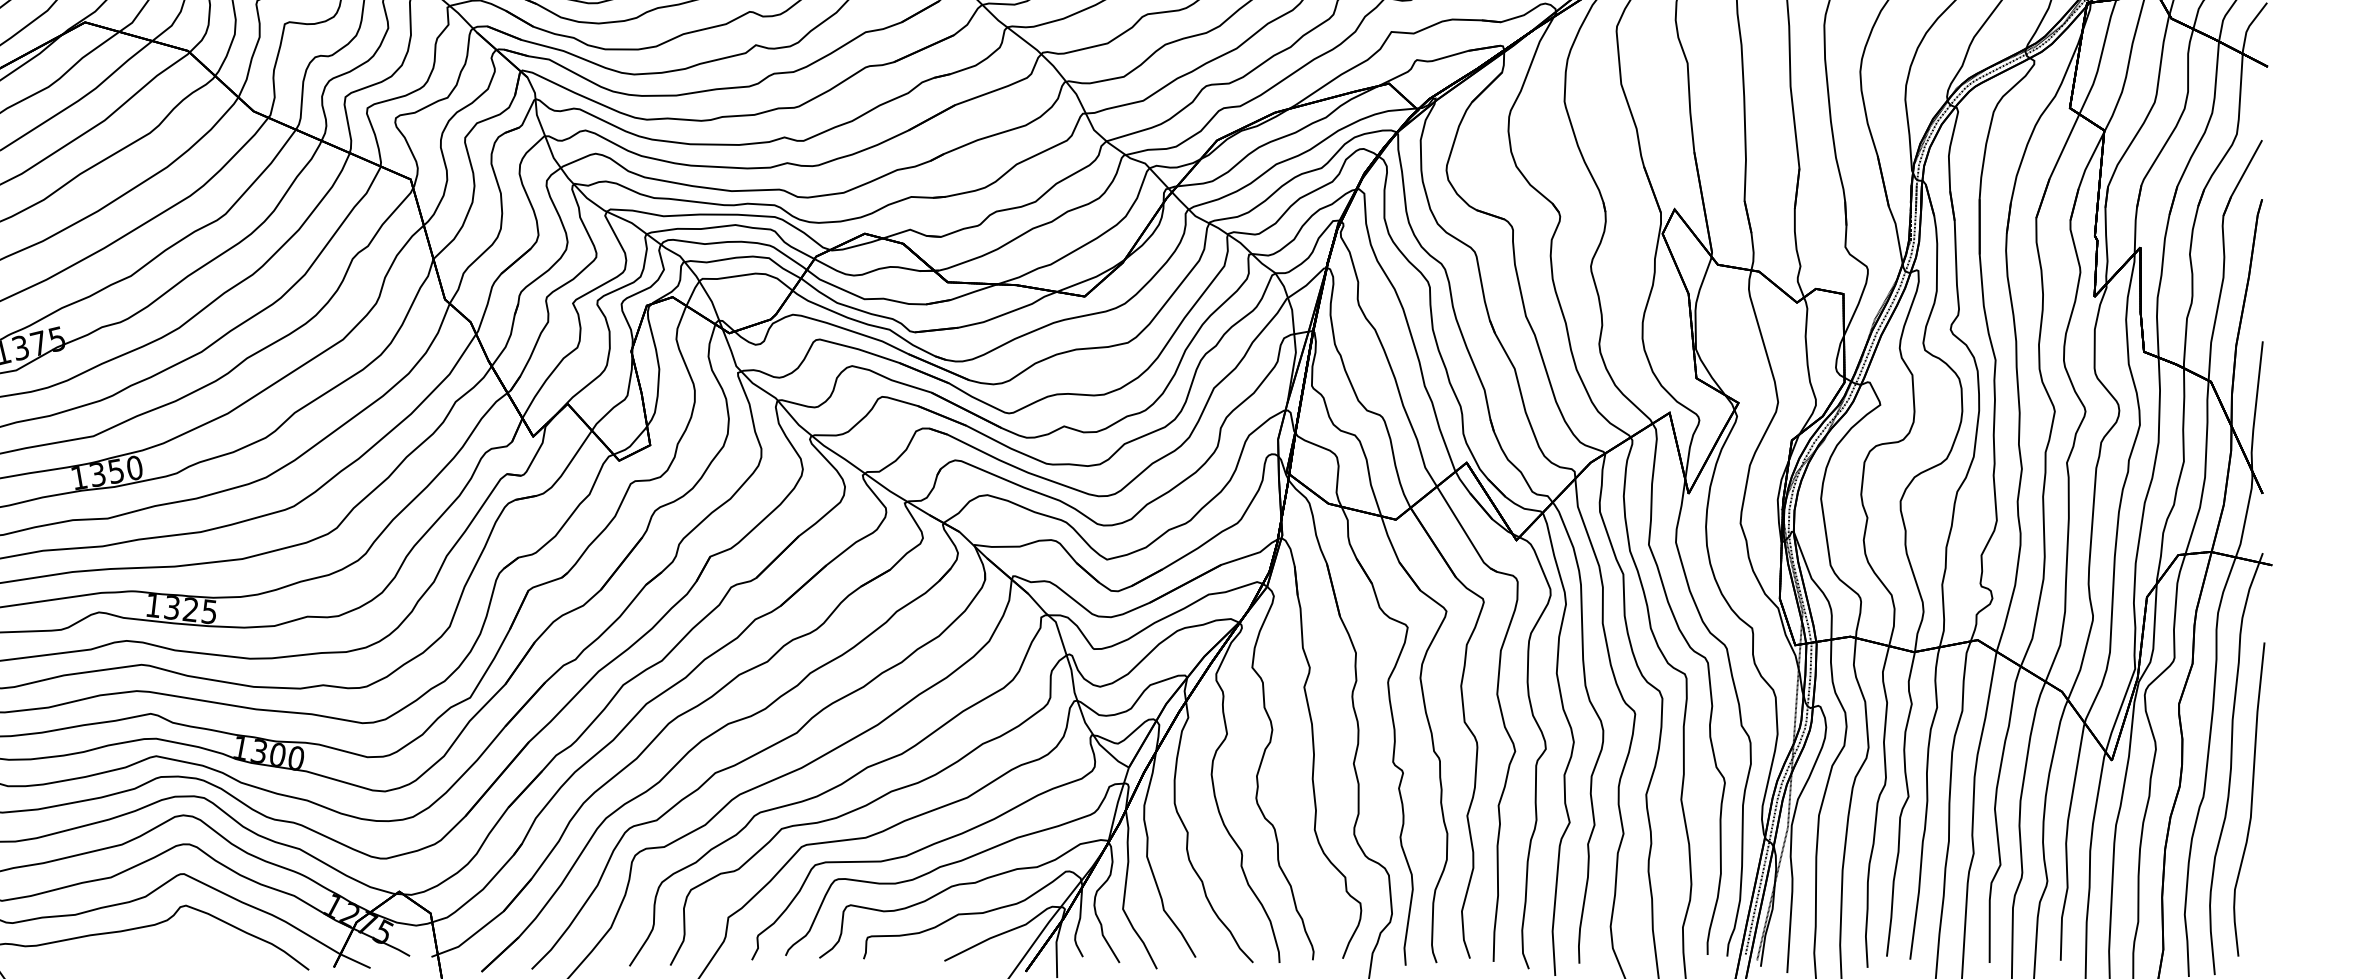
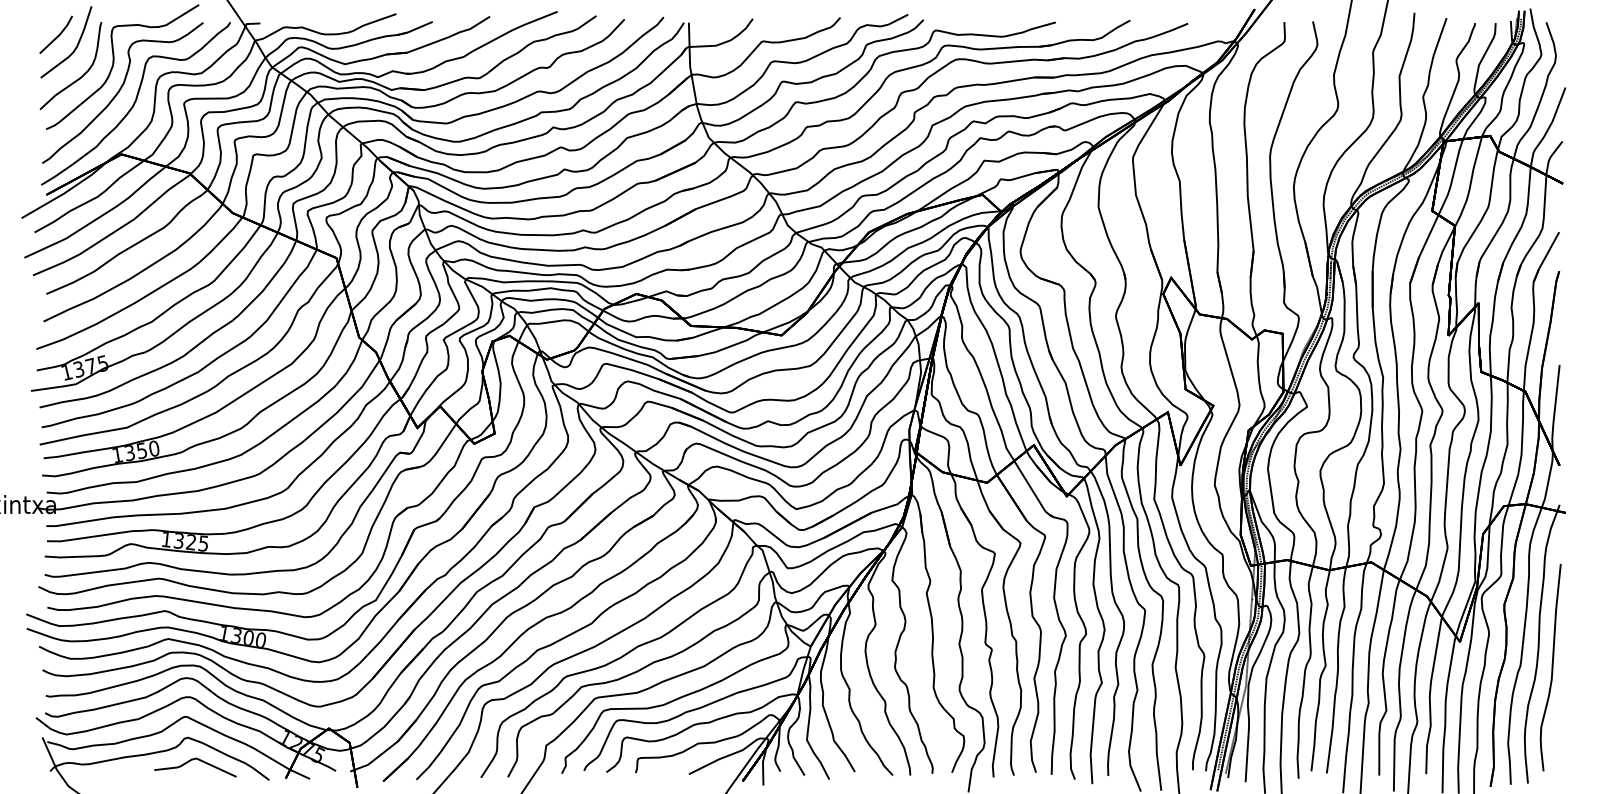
curve: (194, 940) -> (193, 760), added

